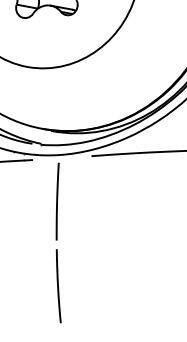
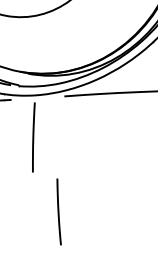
line: (58, 286) -> (58, 212), moved

